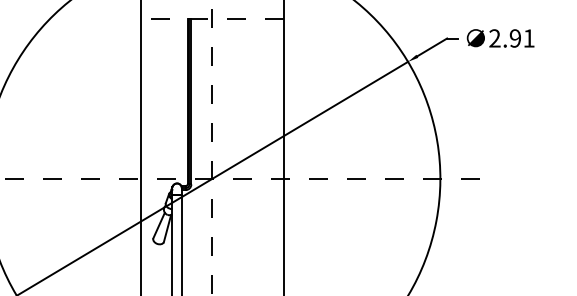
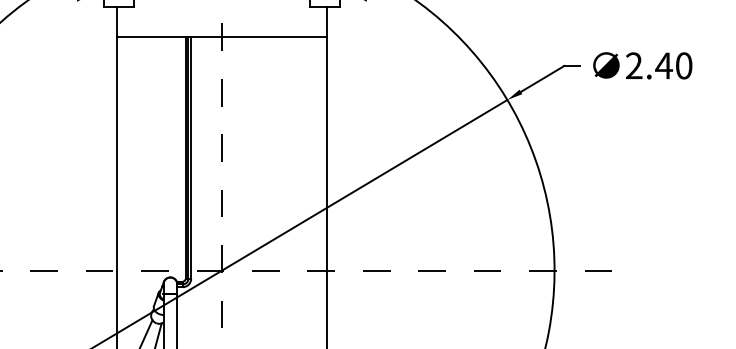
line: (212, 18) -> (222, 36), dashed -> solid
text: (521, 38) -> (672, 65), 2.91 -> 2.40

